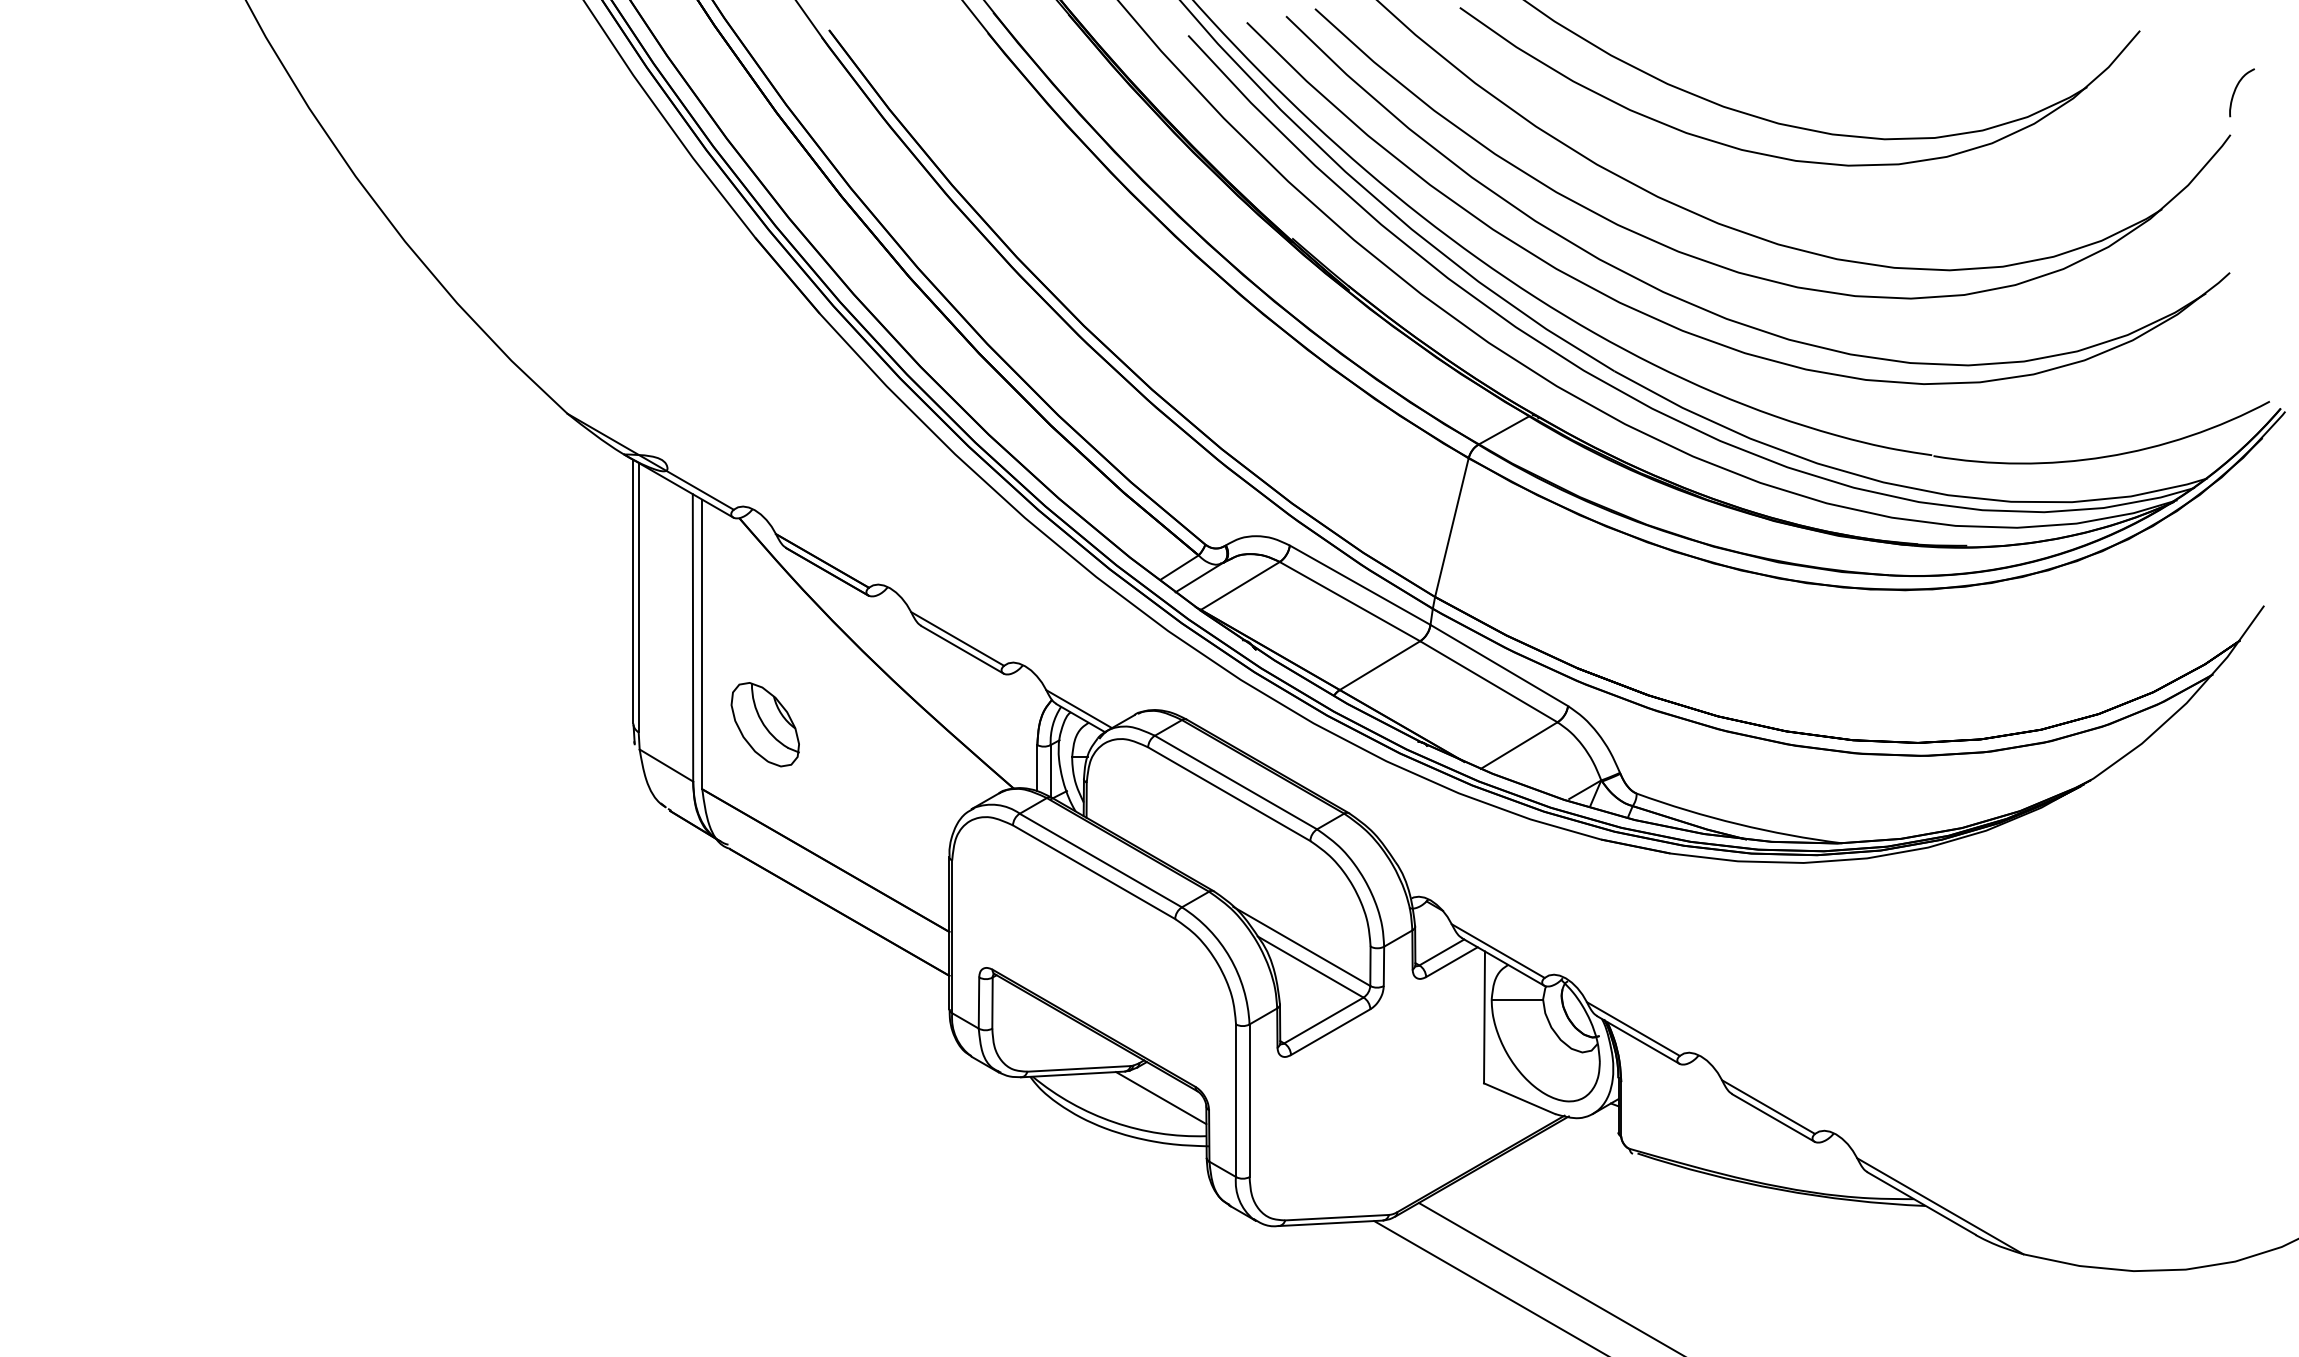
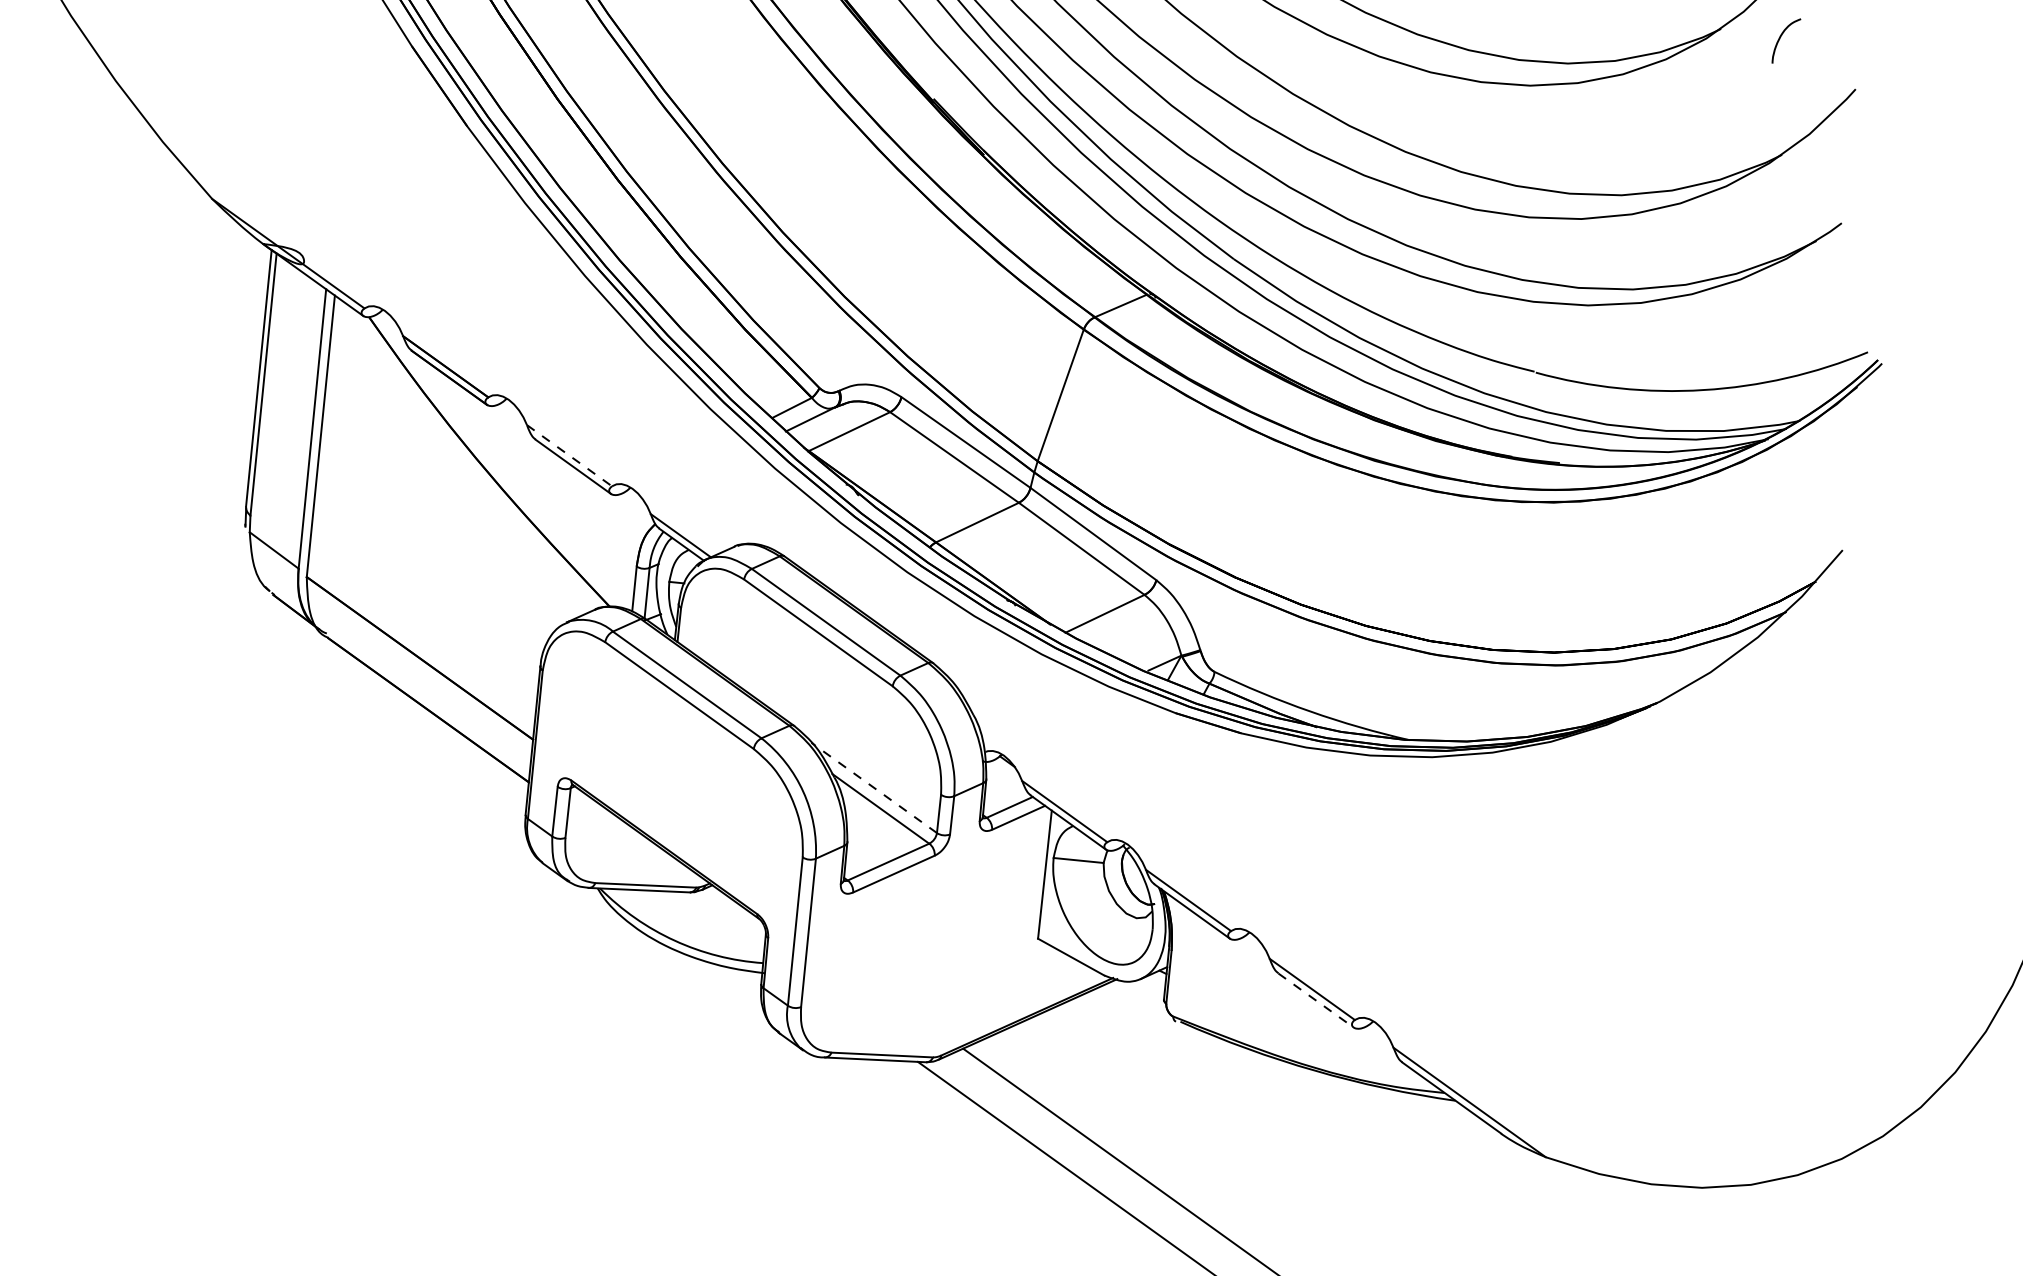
curve: (2236, 89) -> (1781, 37), moved
line: (957, 638) -> (569, 455), solid -> dashed
part: (764, 724) -> (373, 520), removed
line: (1301, 946) -> (873, 787), solid -> dashed
line: (1161, 1098) -> (723, 922), removed
line: (1773, 1118) -> (1316, 1000), solid -> dashed

